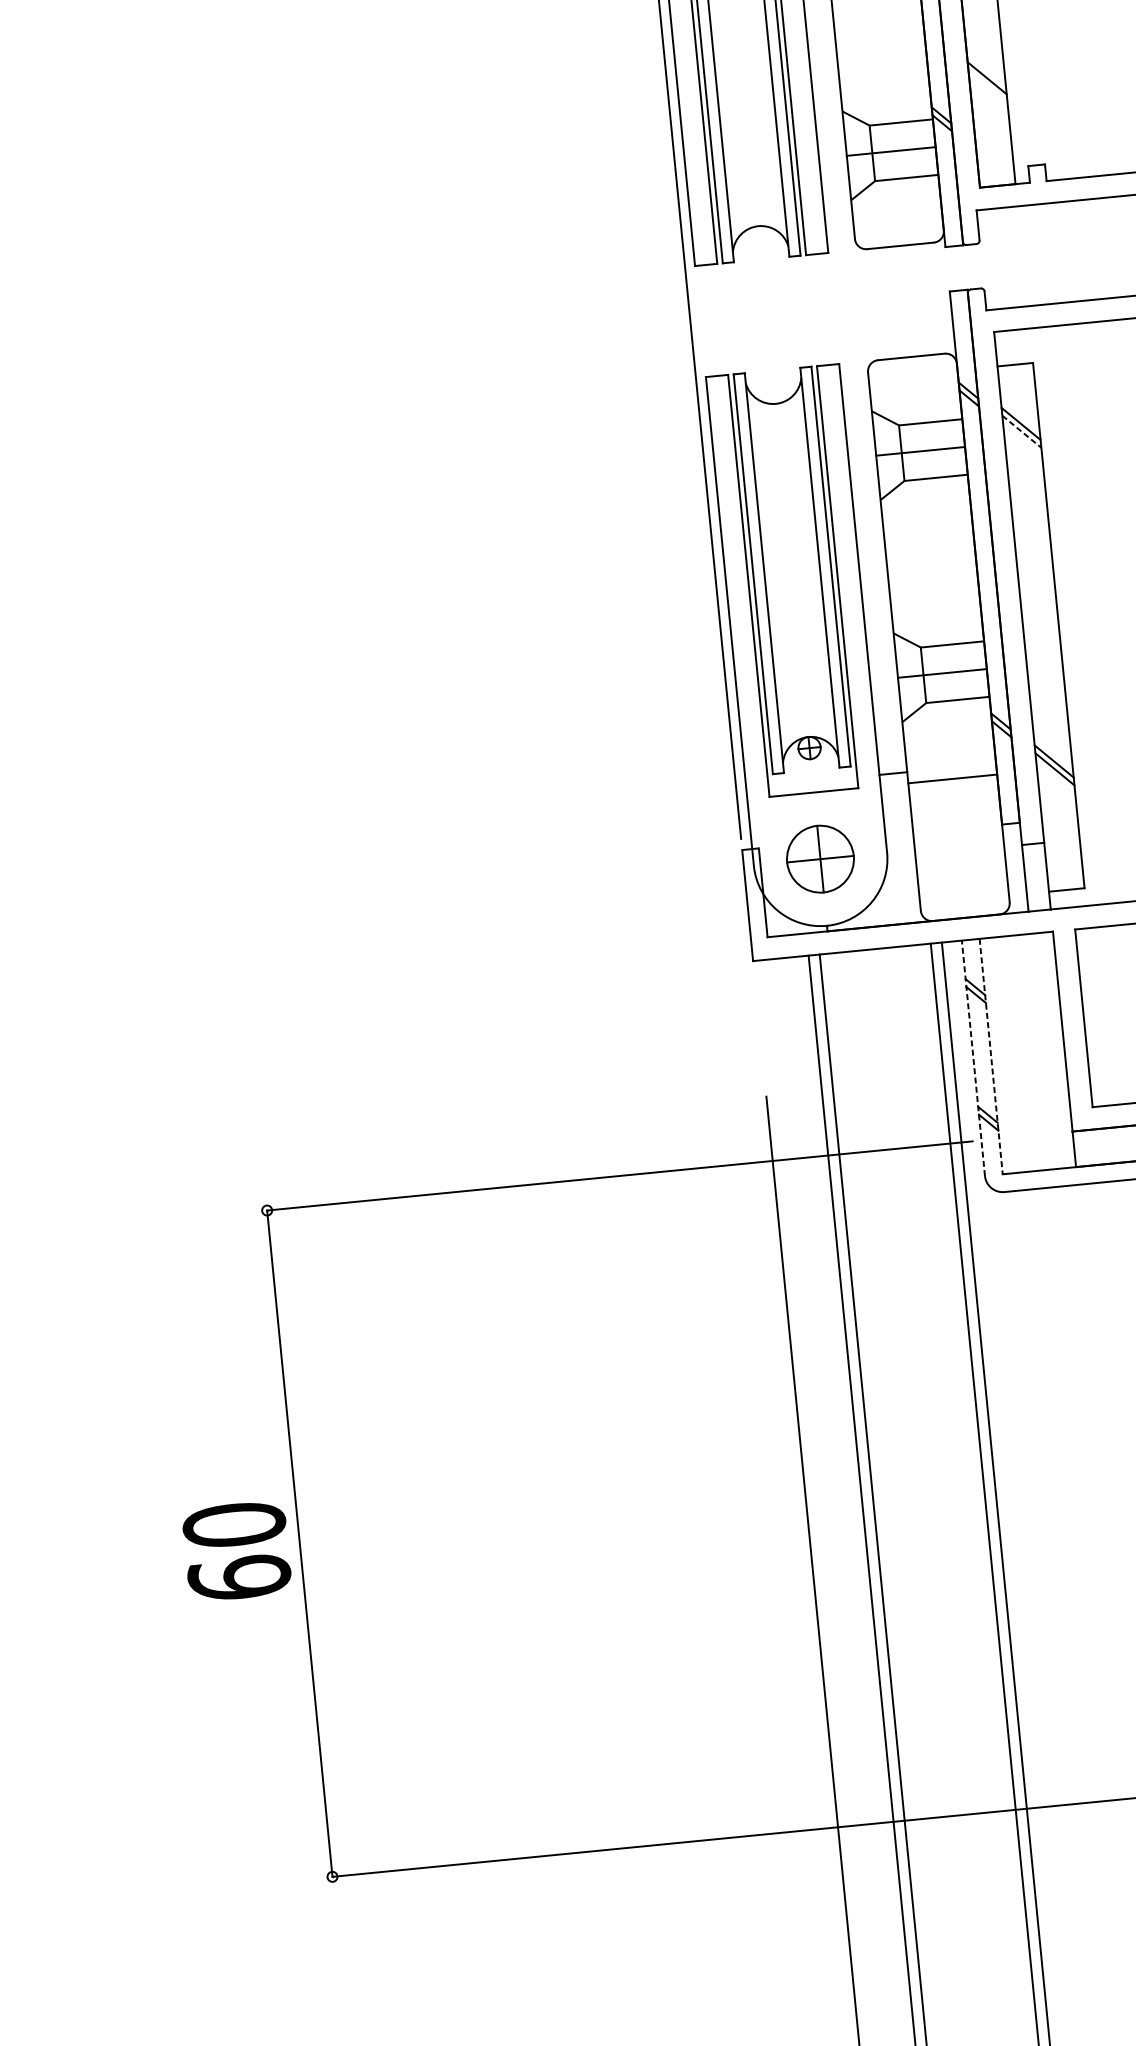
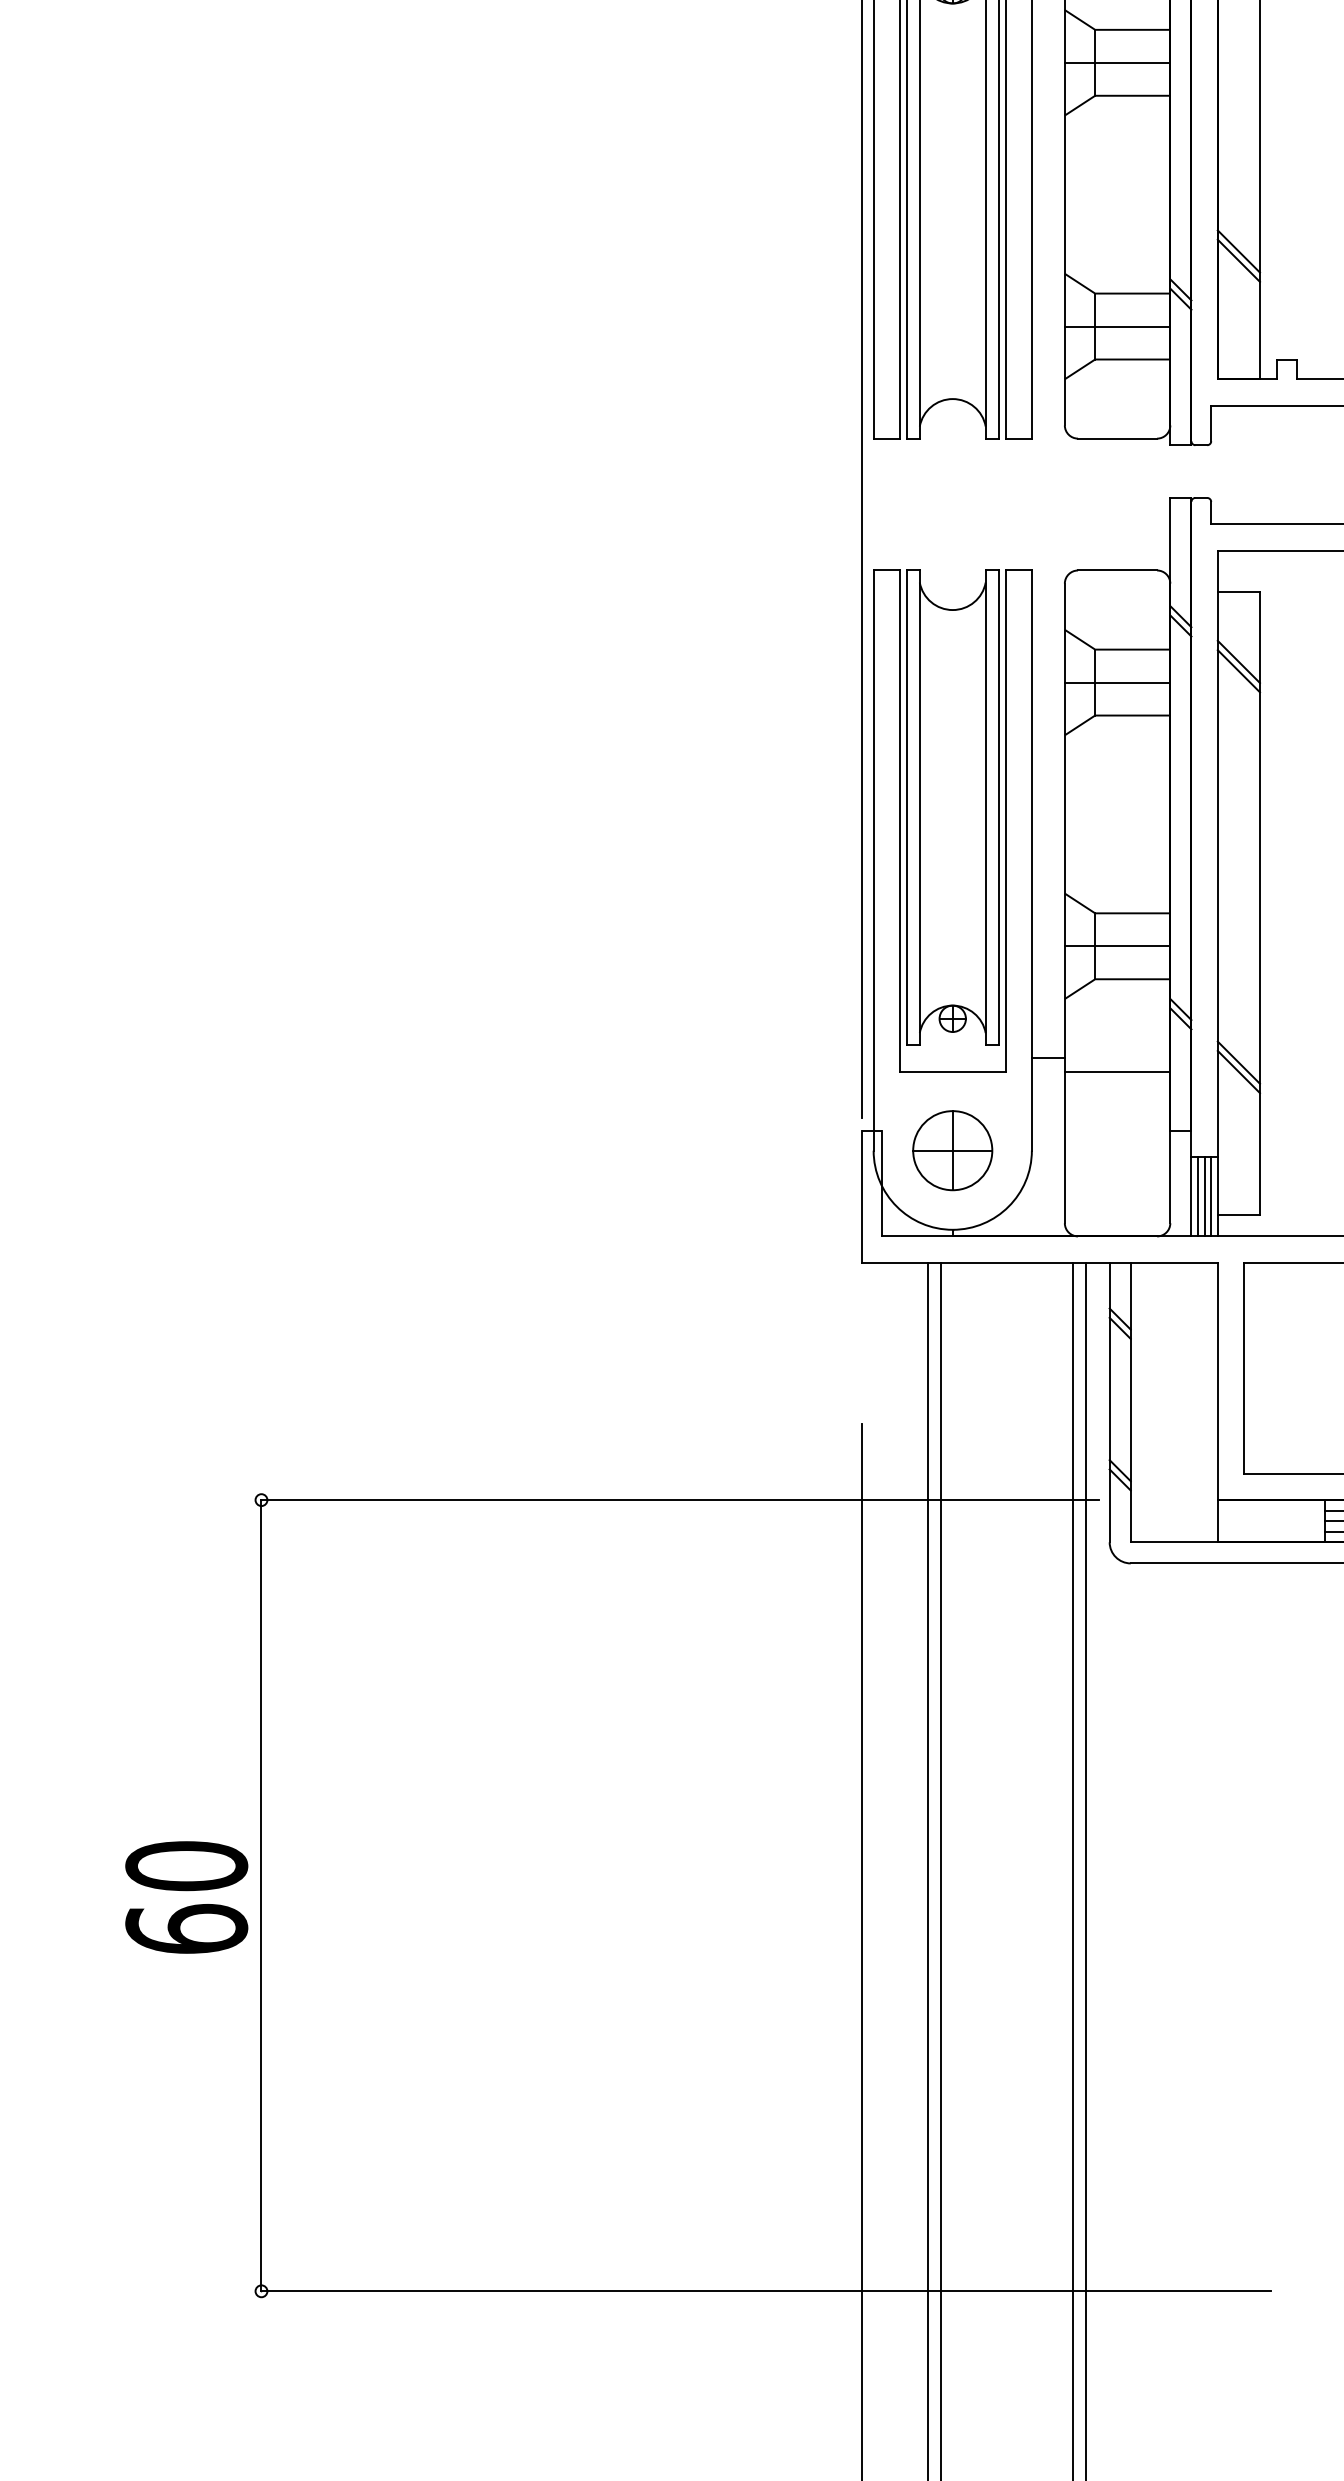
line: (987, 85) -> (1238, 260), added
line: (1021, 432) -> (1238, 671), dashed -> solid
line: (1036, 876) -> (1204, 1196), added
line: (1042, 876) -> (1211, 1196), added
line: (1031, 877) -> (1198, 1196), added
line: (990, 1056) -> (1130, 1402), dashed -> solid
line: (973, 1058) -> (1109, 1402), dashed -> solid

